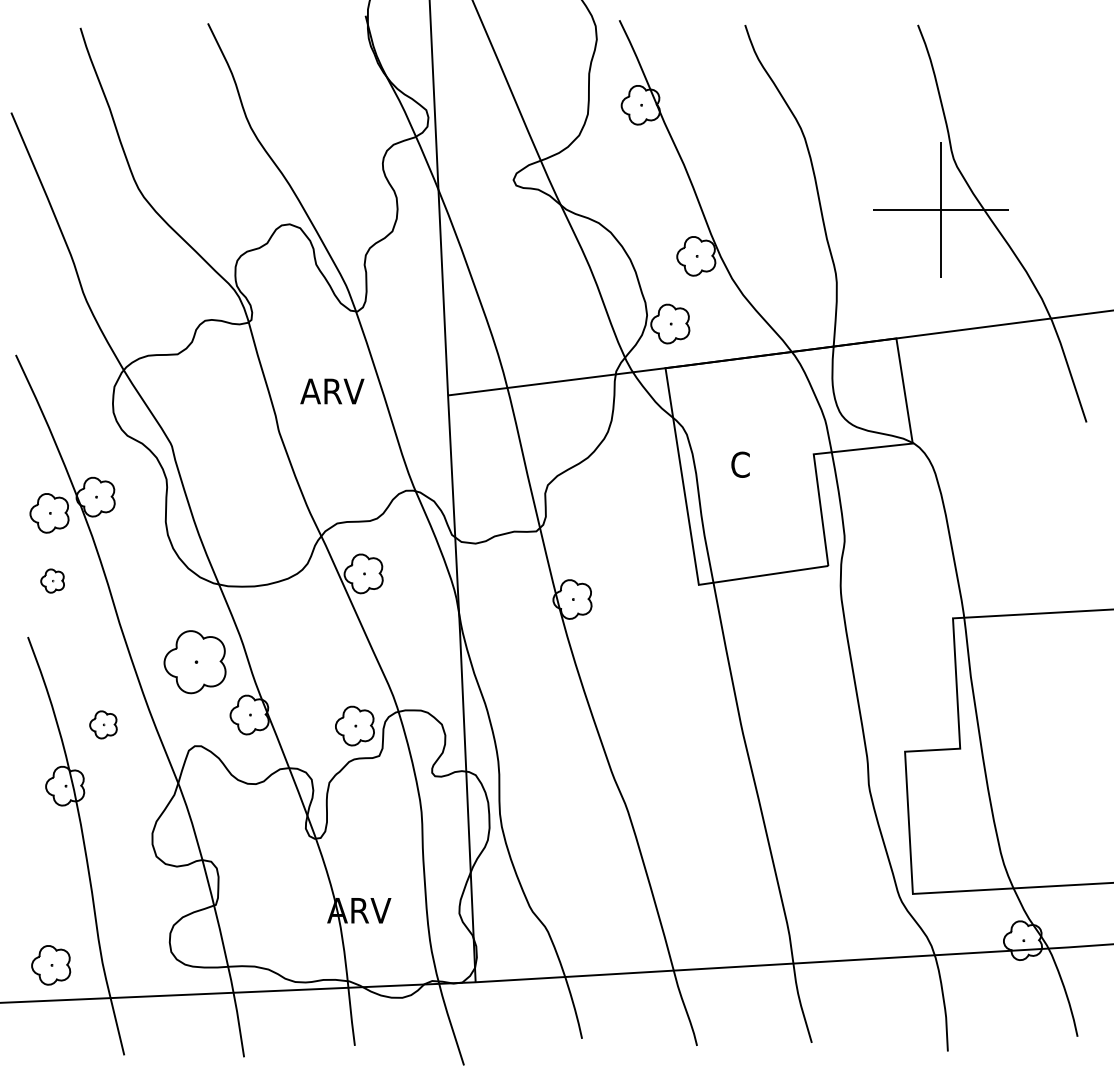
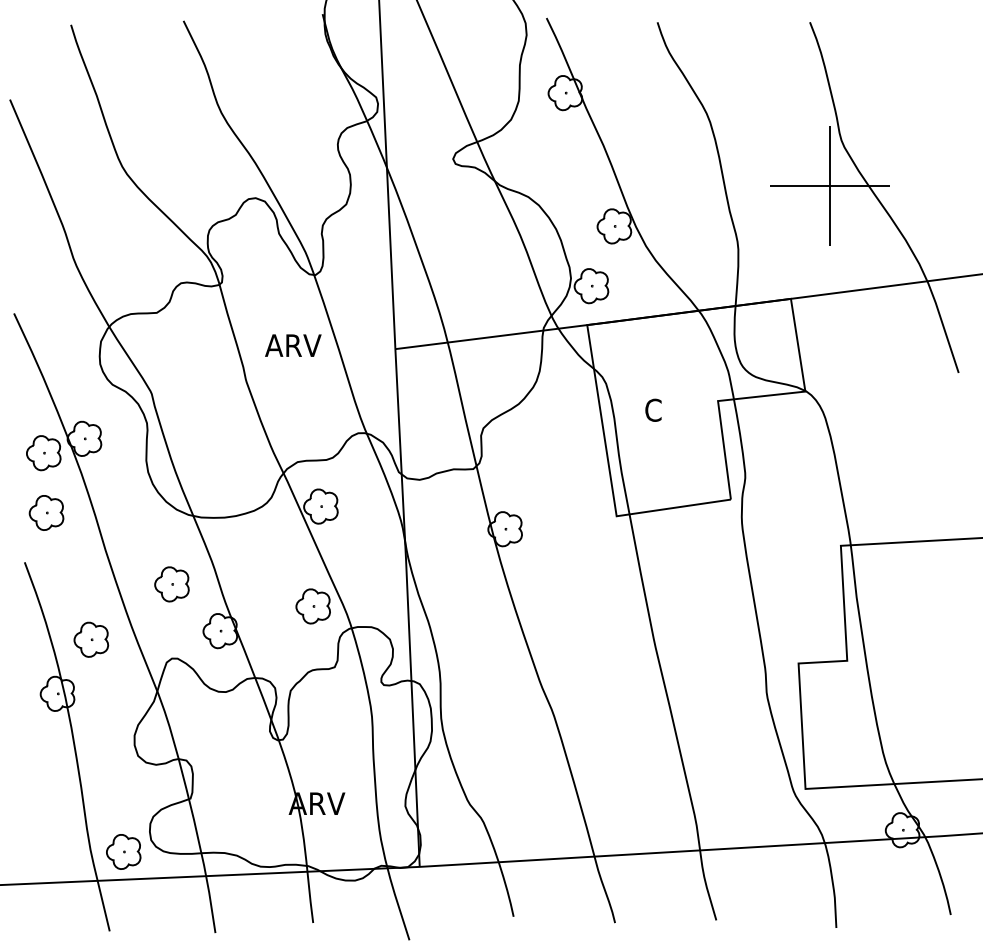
part: (52, 580) -> (46, 512), size x1.67
part: (194, 661) -> (171, 583), size x0.62
part: (103, 724) -> (91, 639), size x1.43
part: (354, 725) -> (312, 605), moved
part: (51, 965) -> (124, 852), moved

